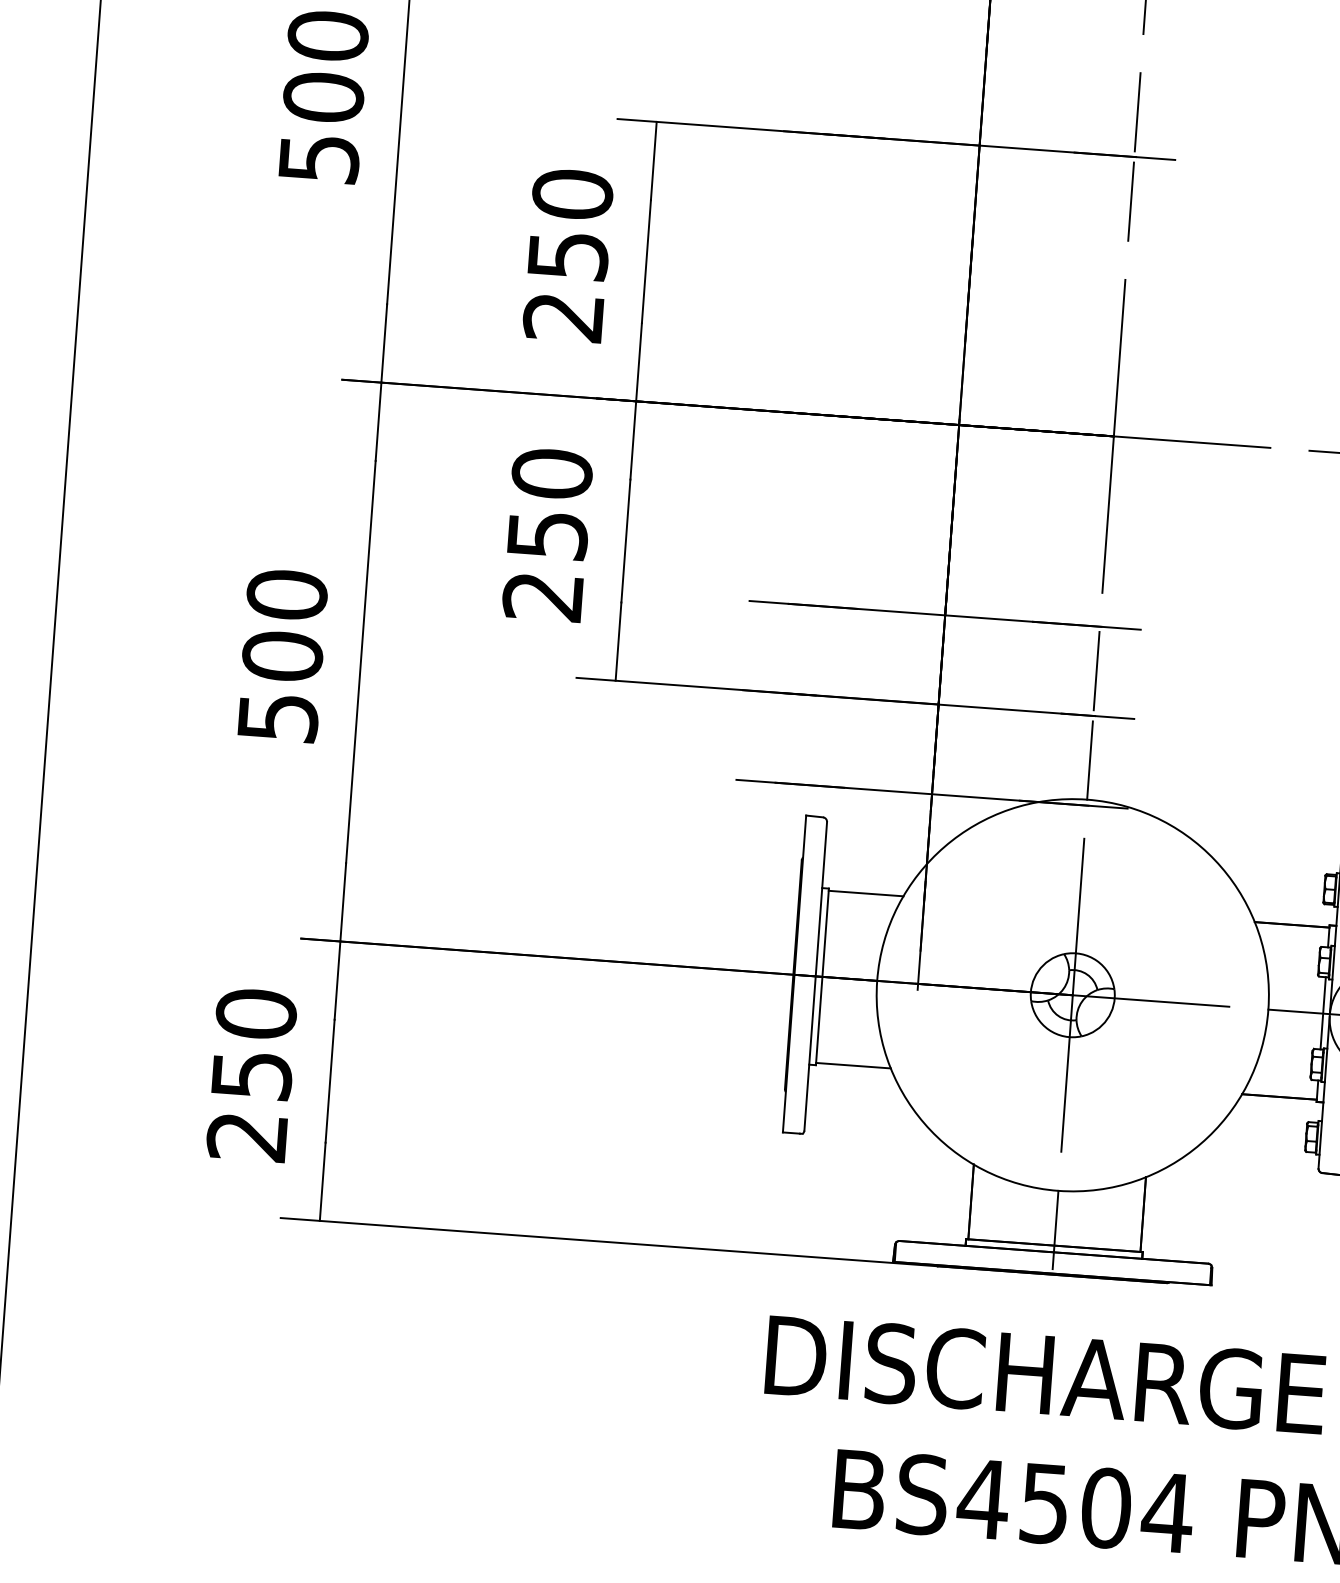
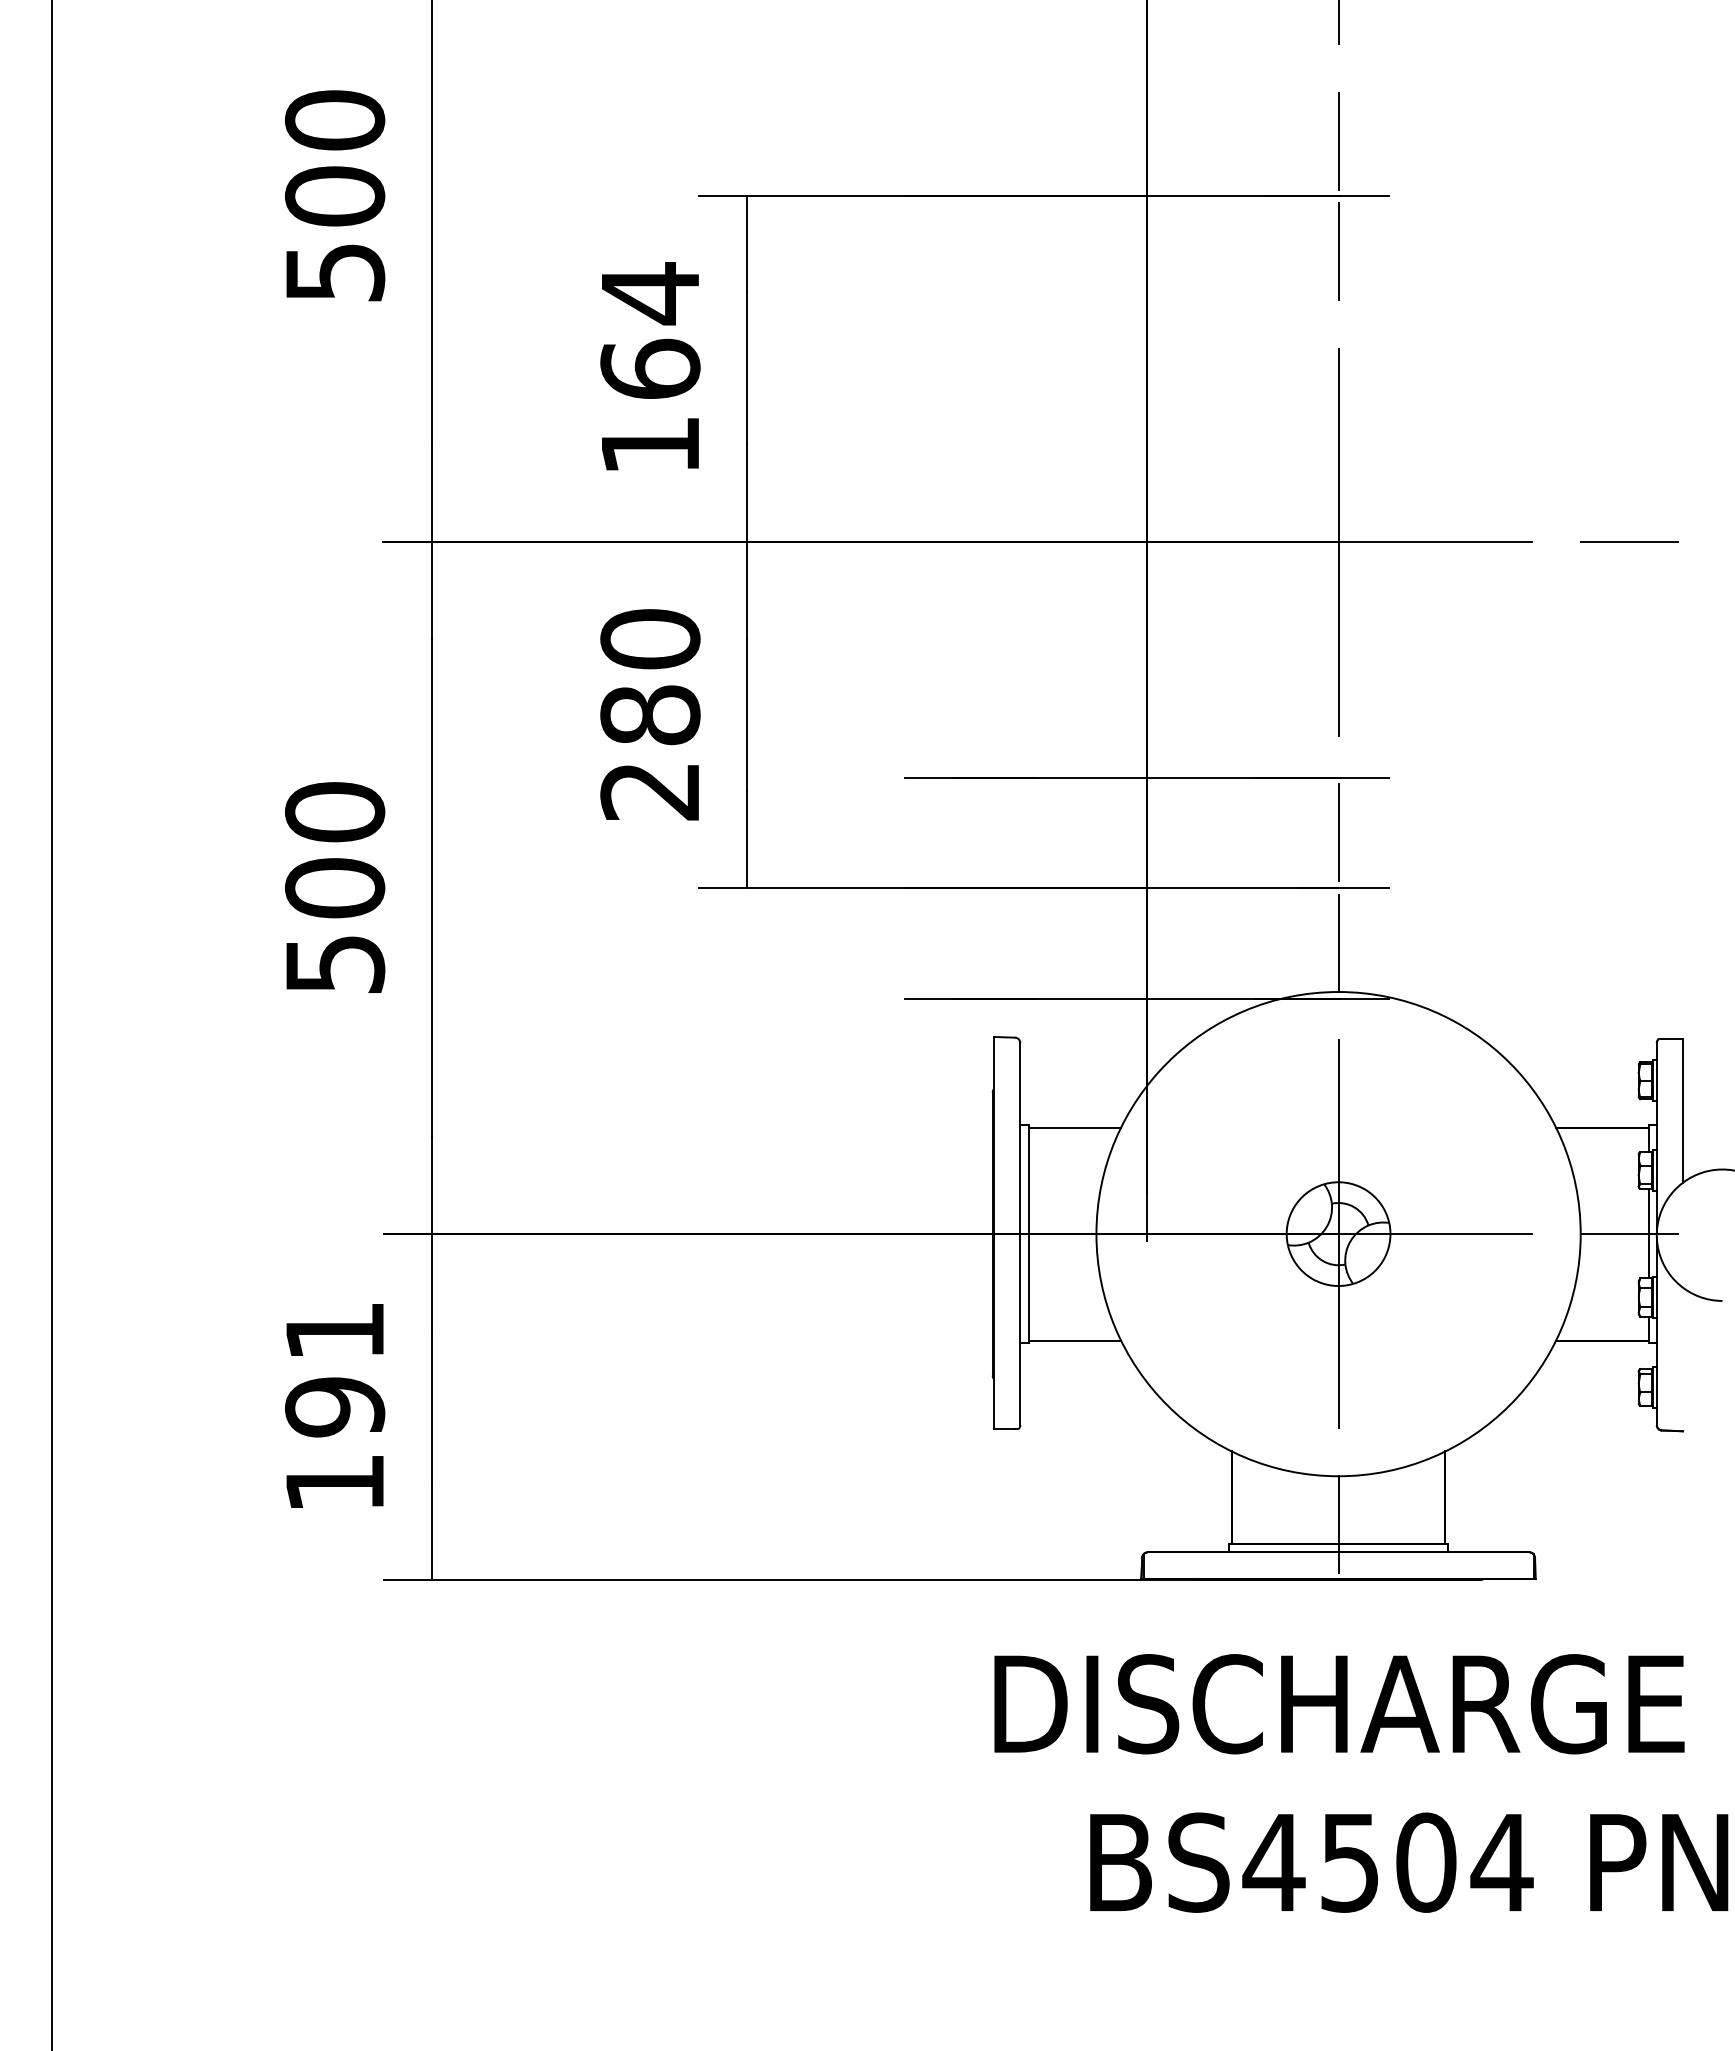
text: (568, 255) -> (650, 368), 250 -> 164
text: (547, 535) -> (650, 715), 250 -> 280
text: (252, 1075) -> (335, 1406), 250 -> 191

